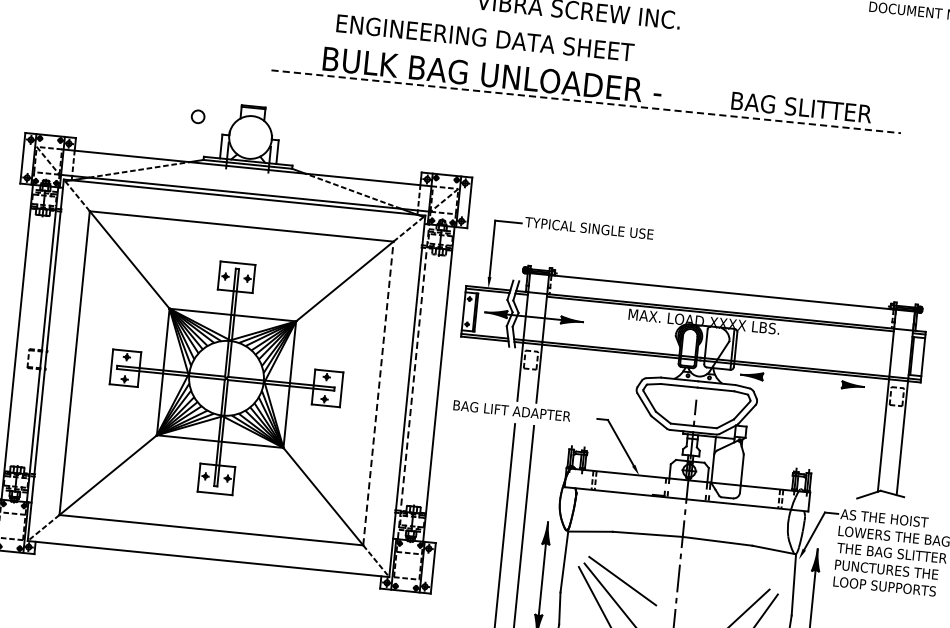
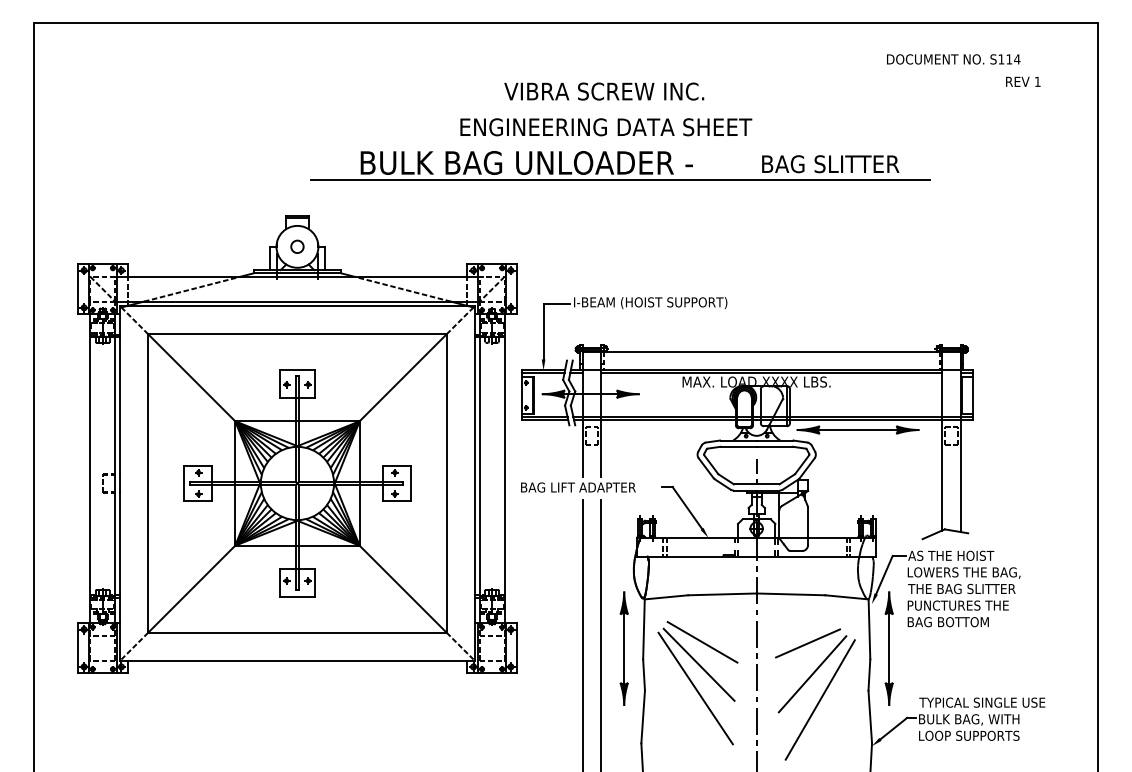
text: (485, 38) -> (606, 127), moved
line: (587, 101) -> (621, 179), dashed -> solid
circle: (198, 116) -> (297, 246), moved
text: (603, 230) -> (649, 303), TYPICAL SINGLE USE -> I-BEAM (HOIST SUPPORT)
line: (413, 381) -> (479, 468), dashed -> solid
line: (801, 381) -> (857, 430), added
line: (378, 393) -> (446, 483), dashed -> solid
text: (885, 586) -> (958, 622), LOOP SUPPORTS -> BAG BOTTOM
line: (730, 593) -> (808, 643), added

